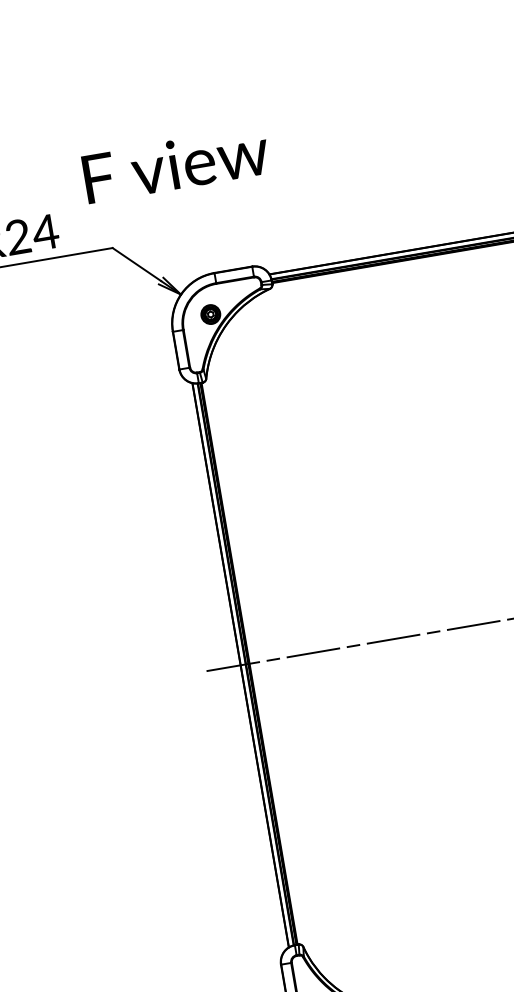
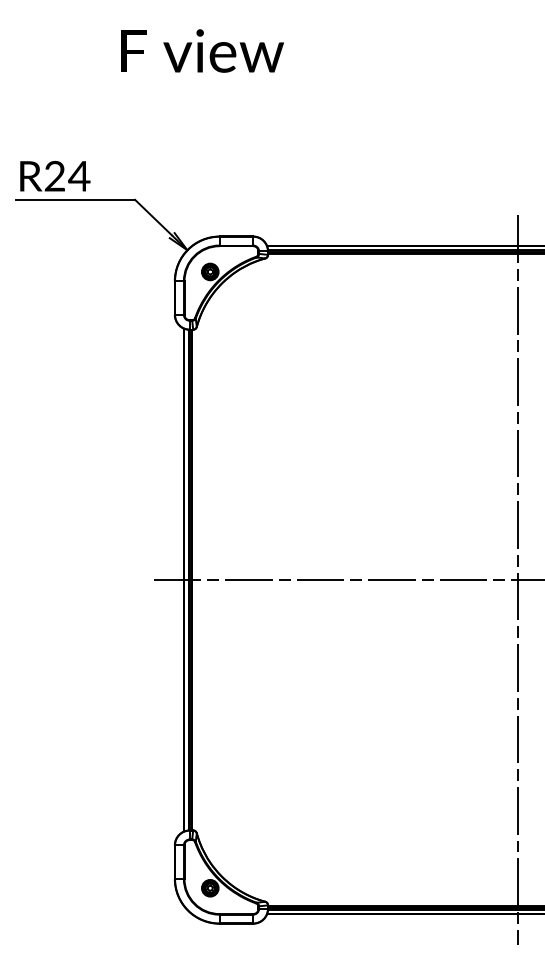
text: (176, 164) -> (202, 50), moved

